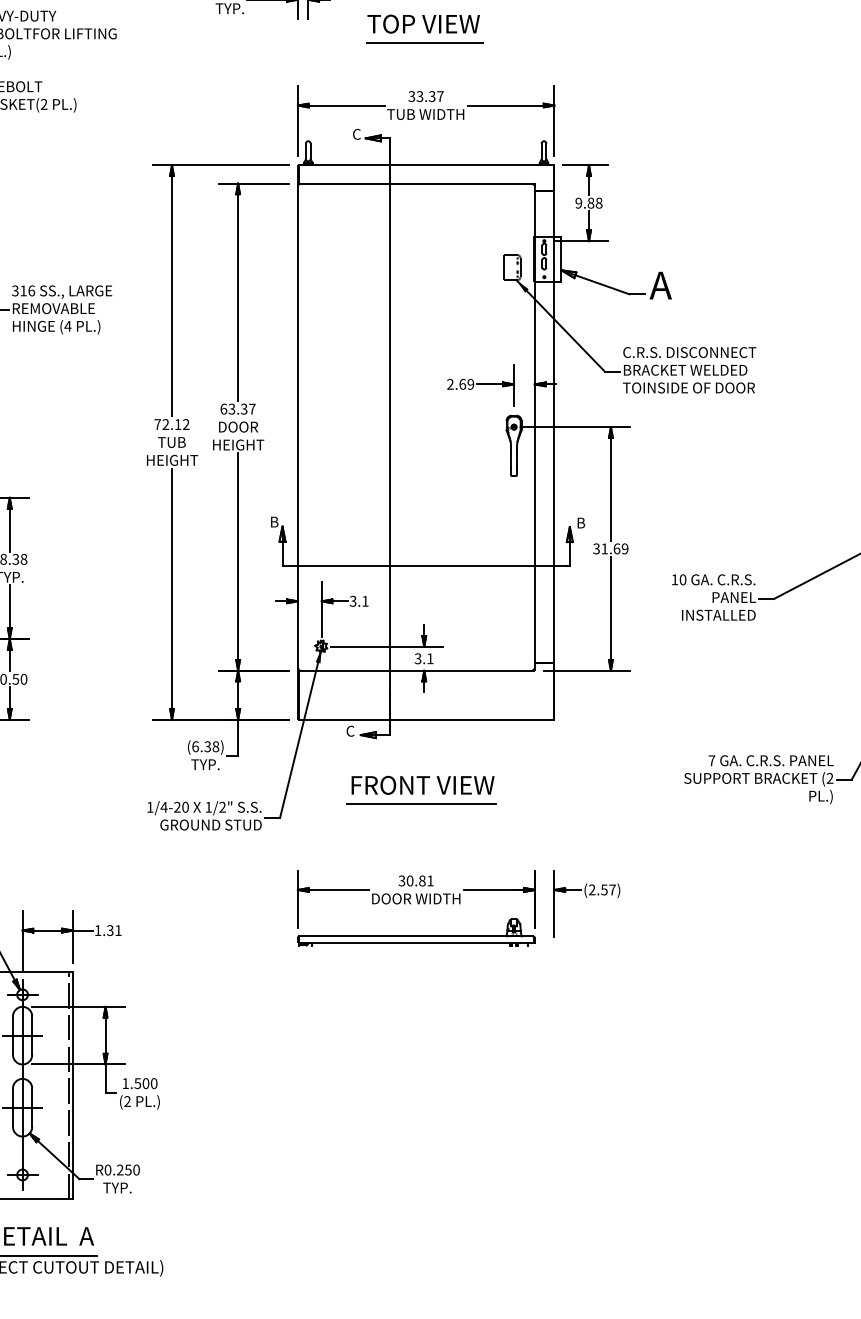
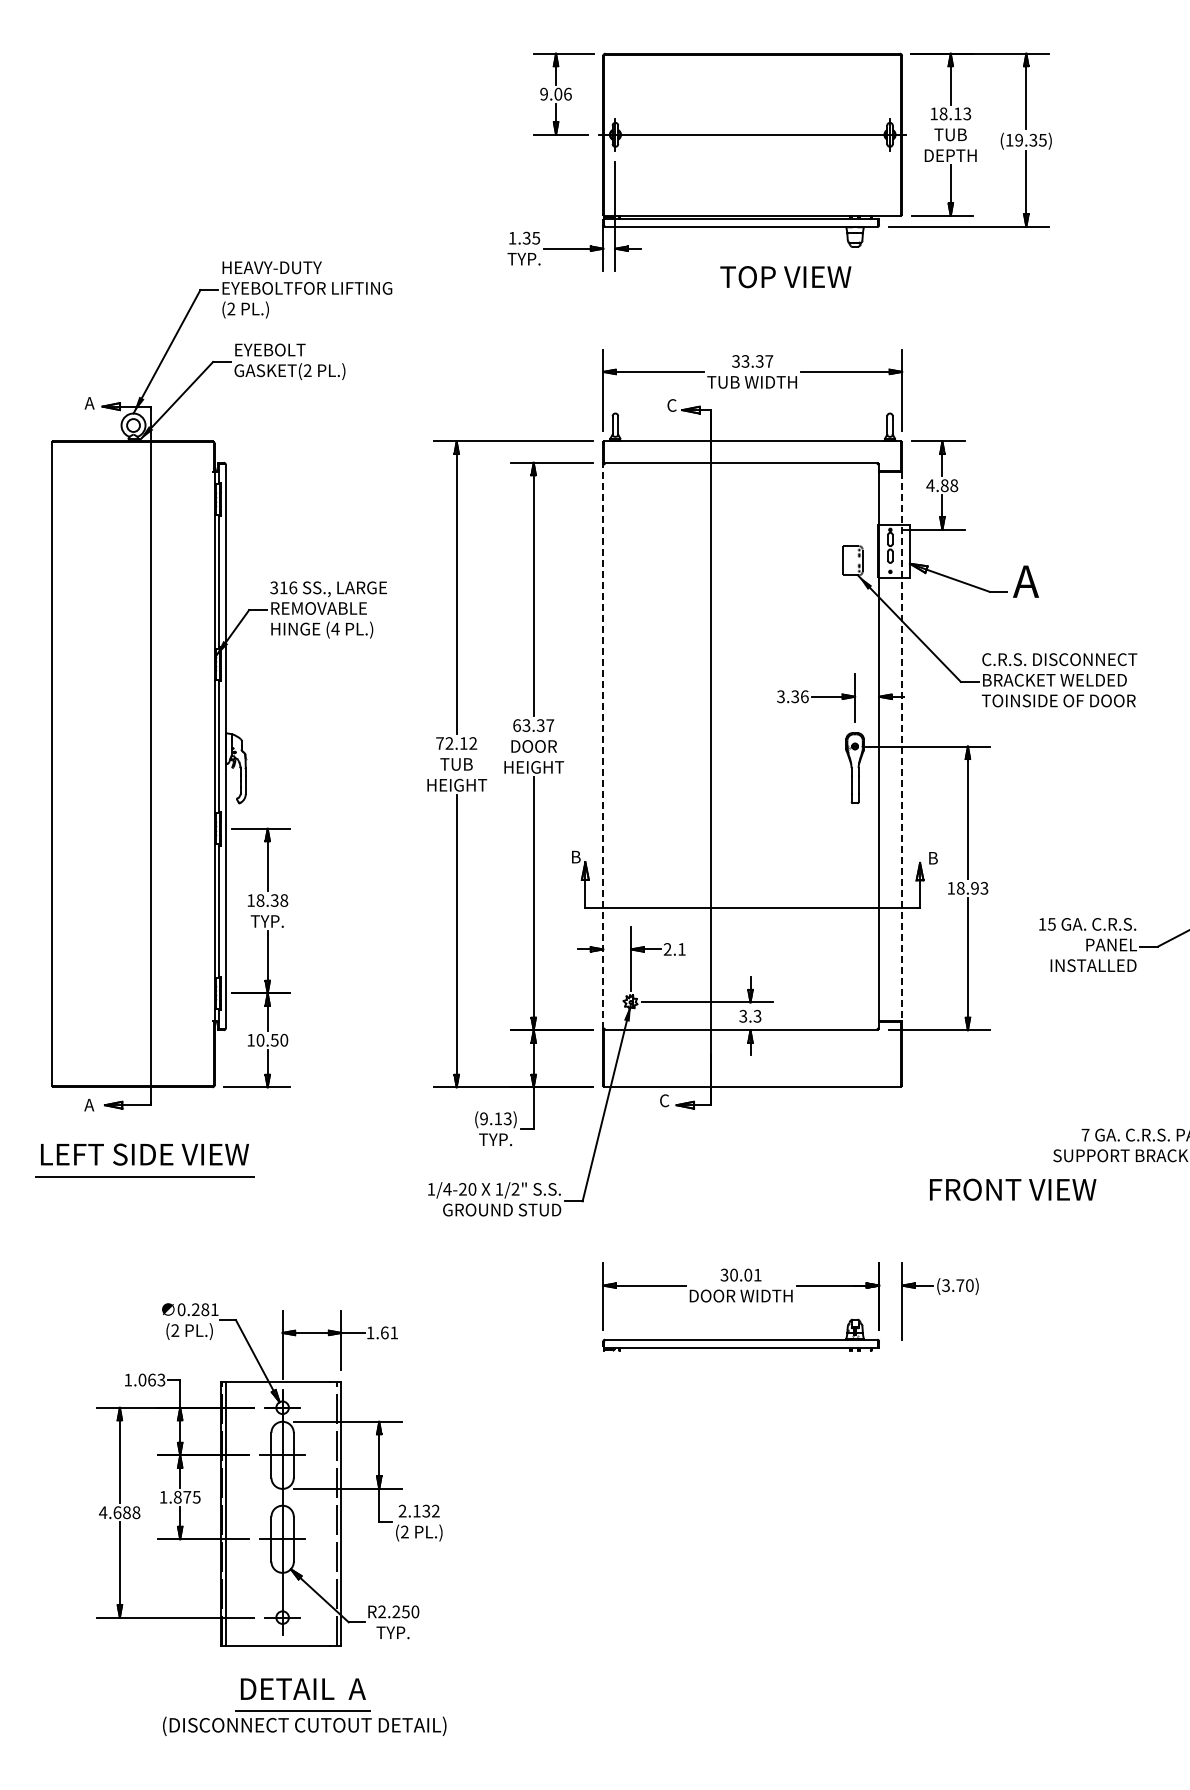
text: (423, 24) -> (785, 277), moved
line: (425, 42) -> (751, 298), removed
text: (578, 203) -> (930, 485), 9.88 -> 4.88
text: (460, 384) -> (792, 696), 2.69 -> 3.36
line: (298, 427) -> (603, 746), solid -> dashed
line: (554, 427) -> (902, 746), solid -> dashed
text: (610, 549) -> (967, 888), 31.69 -> 18.93
text: (682, 579) -> (1051, 924), 10 -> 15
text: (353, 601) -> (667, 949), 3.1 -> 2.1
text: (430, 658) -> (757, 1015), 3.1 -> 3.3
text: (205, 746) -> (495, 1118), (6.38) -> (9.13)
text: (423, 785) -> (1013, 1189), moved
line: (421, 804) -> (747, 1185), removed
text: (422, 881) -> (748, 1275), 30.81 -> 30.01
text: (601, 889) -> (957, 1285), (2.57) -> (3.70)
text: (110, 930) -> (384, 1332), 1.31 -> 1.61
text: (139, 1083) -> (418, 1510), 1.500 -> 2.132
text: (108, 1169) -> (382, 1611), R0.250 -> R2.250

